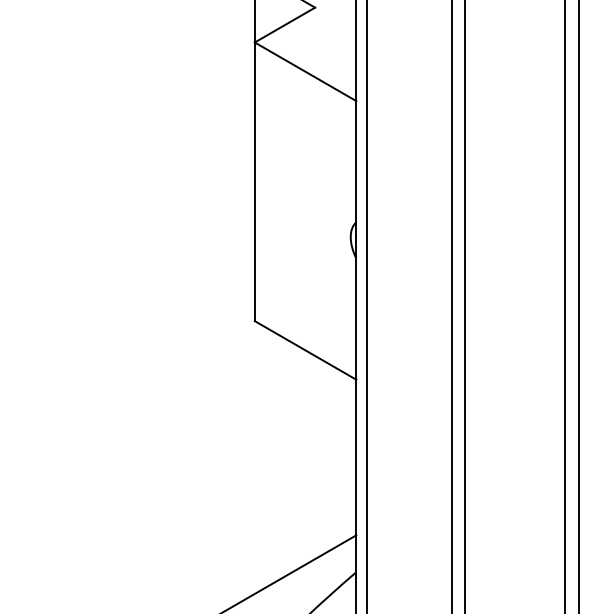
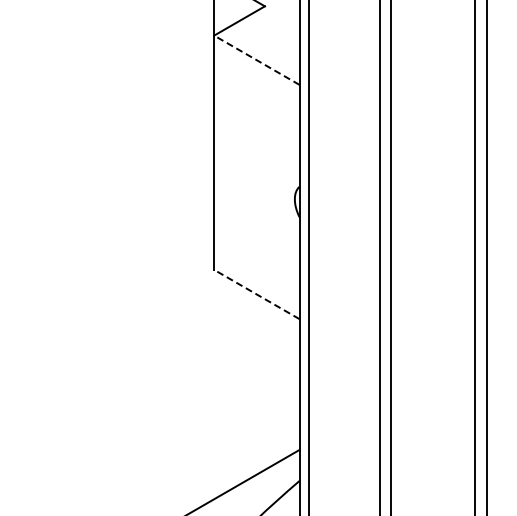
line: (305, 72) -> (256, 60), solid -> dashed
line: (305, 350) -> (256, 294), solid -> dashed

